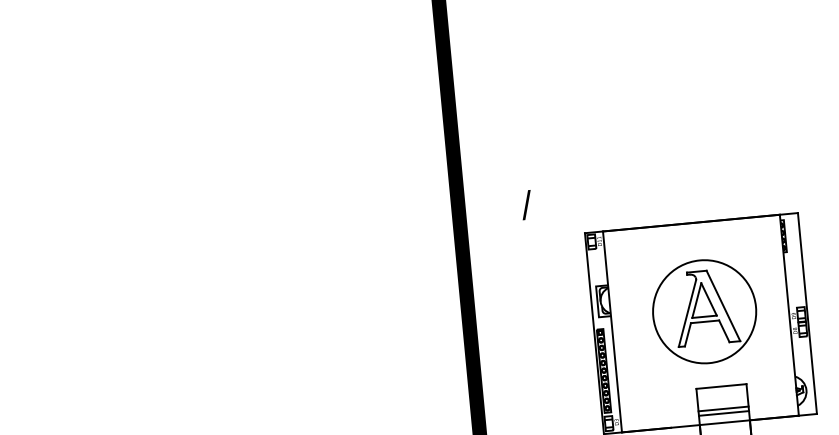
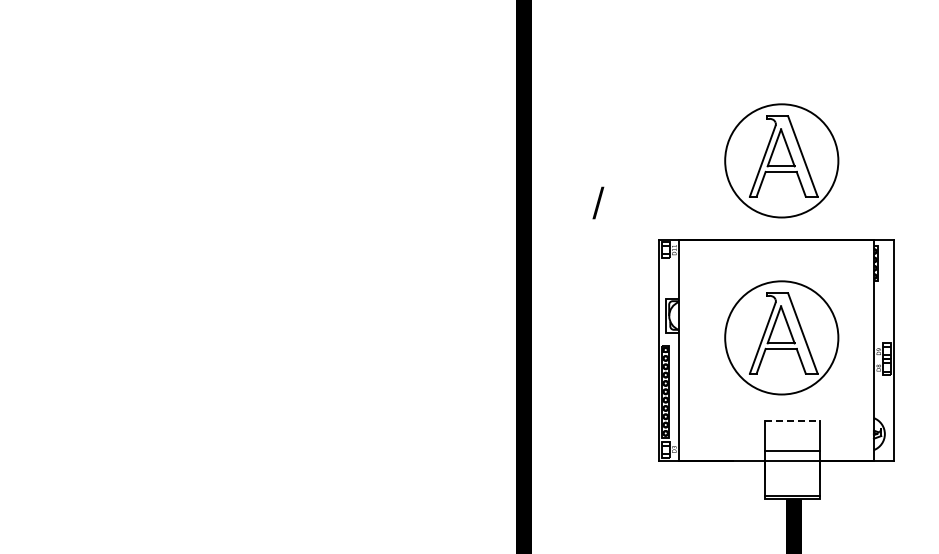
part: (689, 150) -> (781, 160), added
line: (721, 386) -> (792, 421), solid -> dashed
line: (723, 409) -> (792, 446), removed

